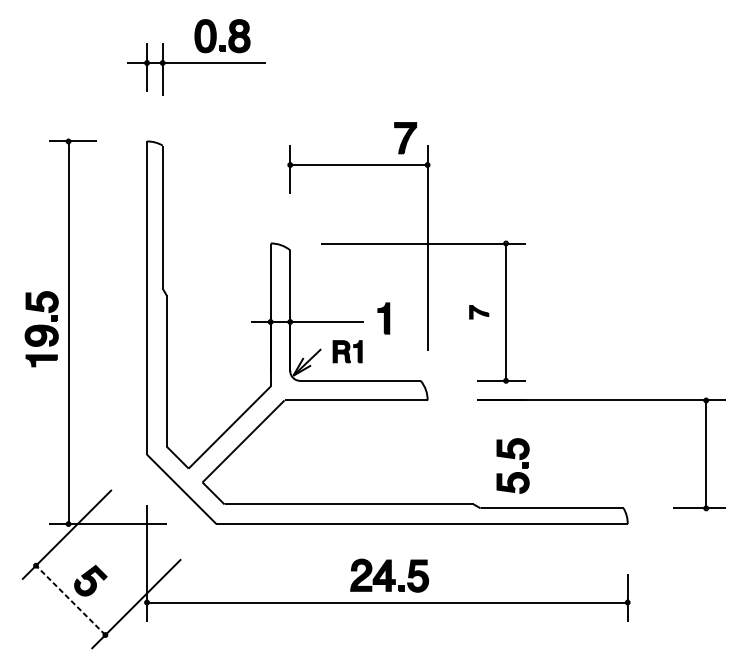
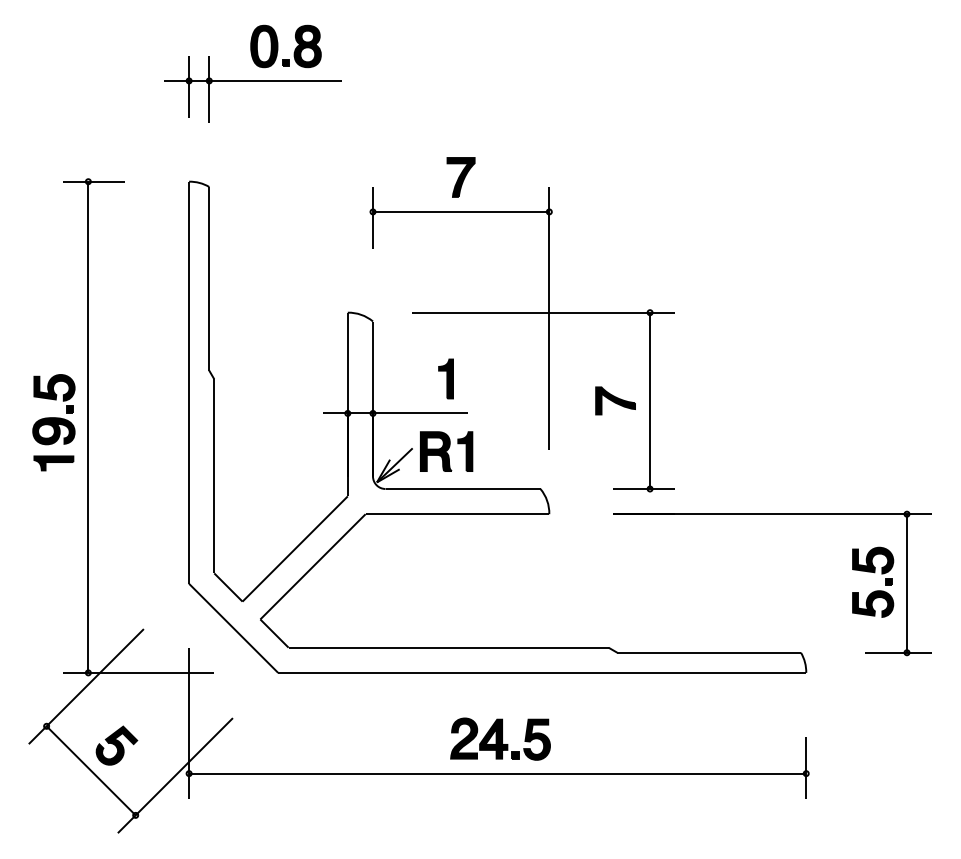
part: (405, 138) -> (460, 177), moved
part: (479, 311) -> (615, 400), size x1.67
part: (383, 318) -> (445, 378), moved
part: (347, 351) -> (446, 451), size x1.43
part: (514, 459) -> (874, 573), moved
line: (71, 600) -> (91, 770), dashed -> solid

